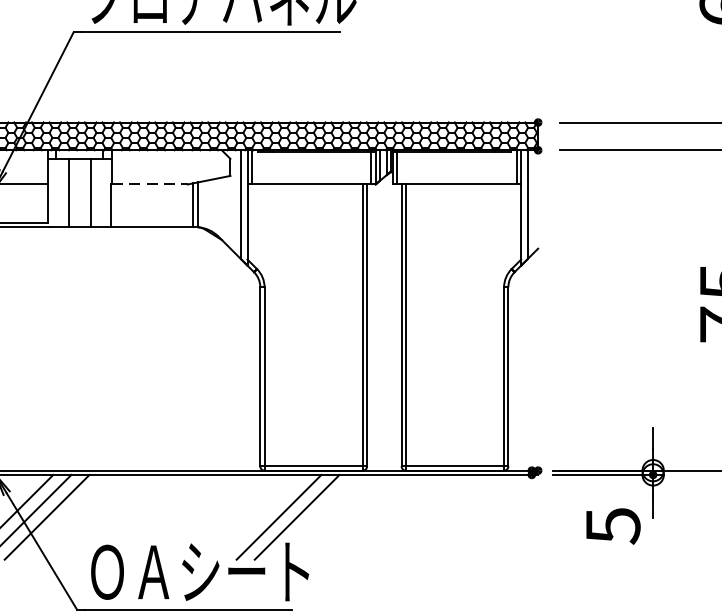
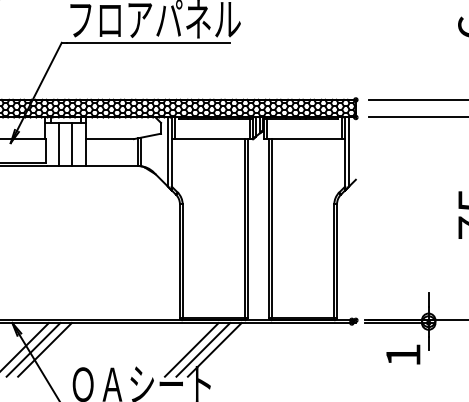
line: (150, 185) -> (110, 139), dashed -> solid
line: (314, 516) -> (214, 349), added
text: (613, 526) -> (403, 355), 5 -> 1

